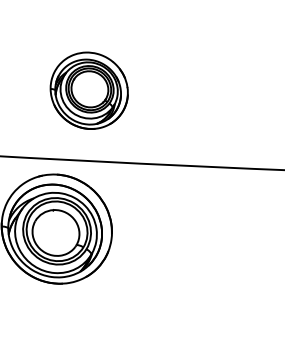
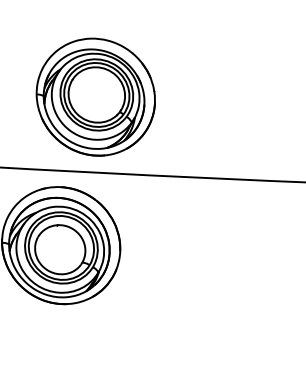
part: (89, 90) -> (96, 96), size x1.43

